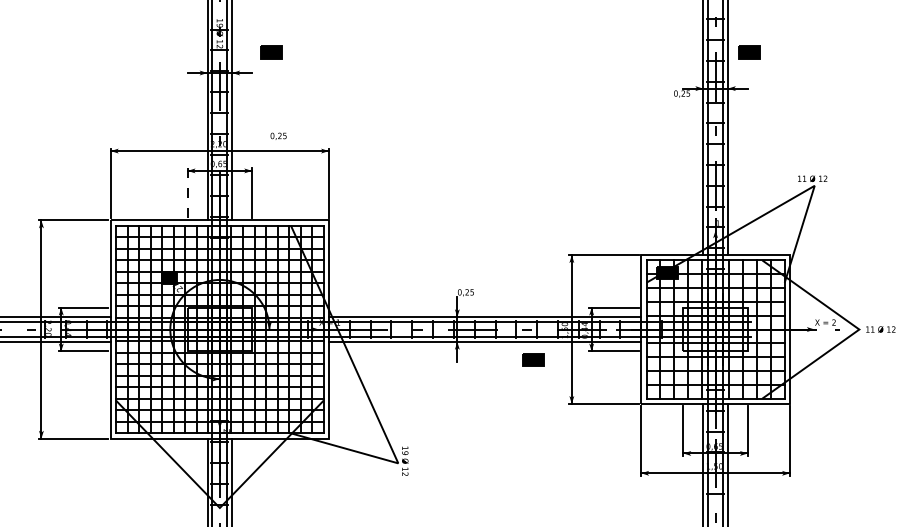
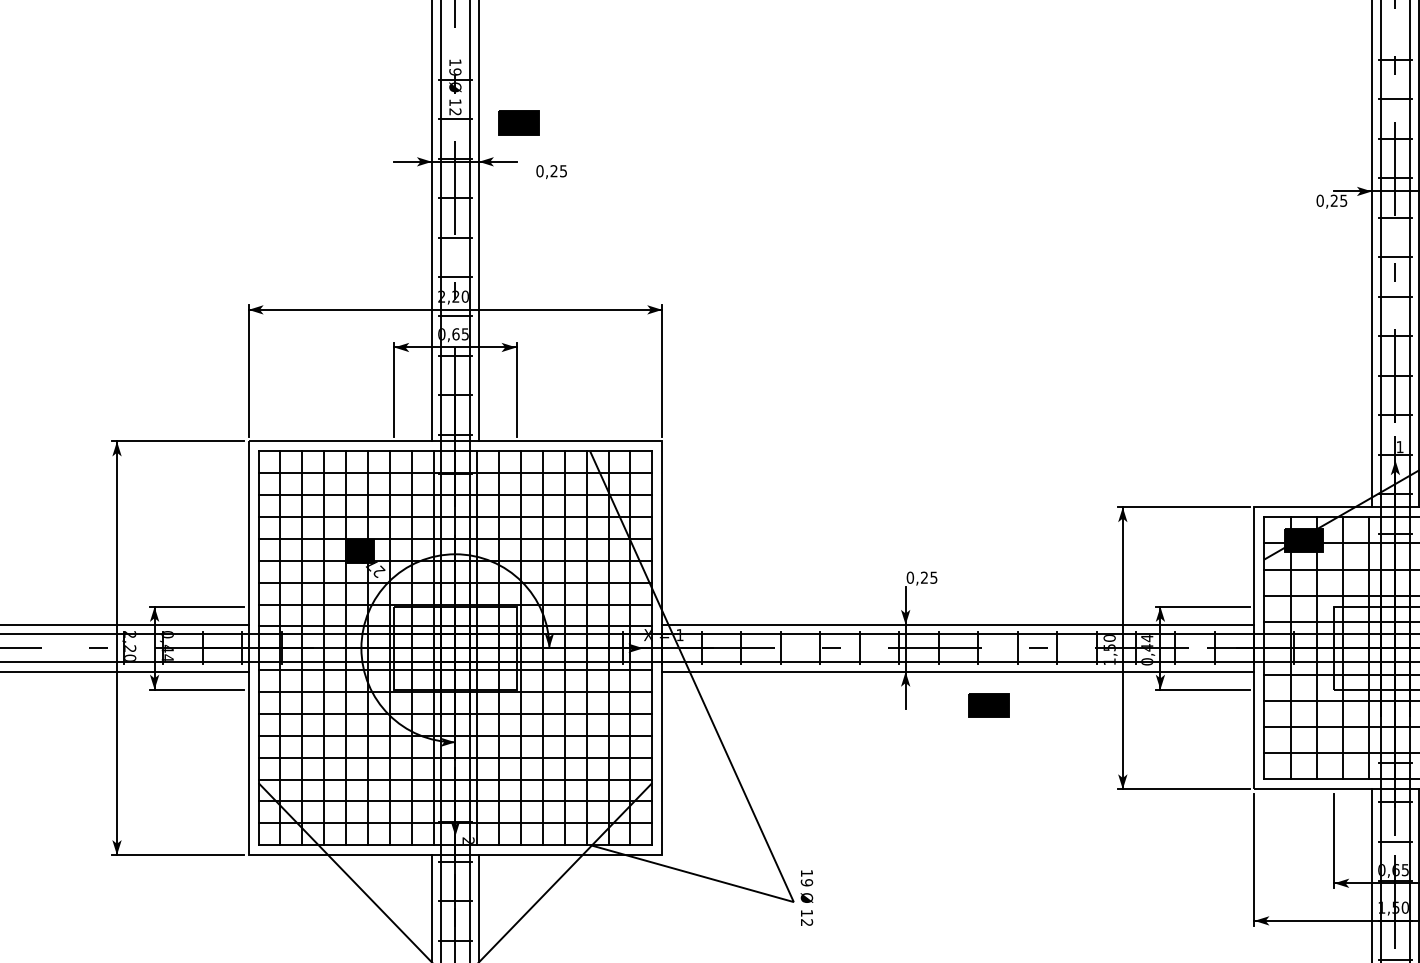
part: (271, 52) -> (519, 122), moved
text: (278, 135) -> (551, 170), moved
line: (187, 193) -> (393, 390), dashed -> solid
part: (533, 359) -> (989, 705), moved

